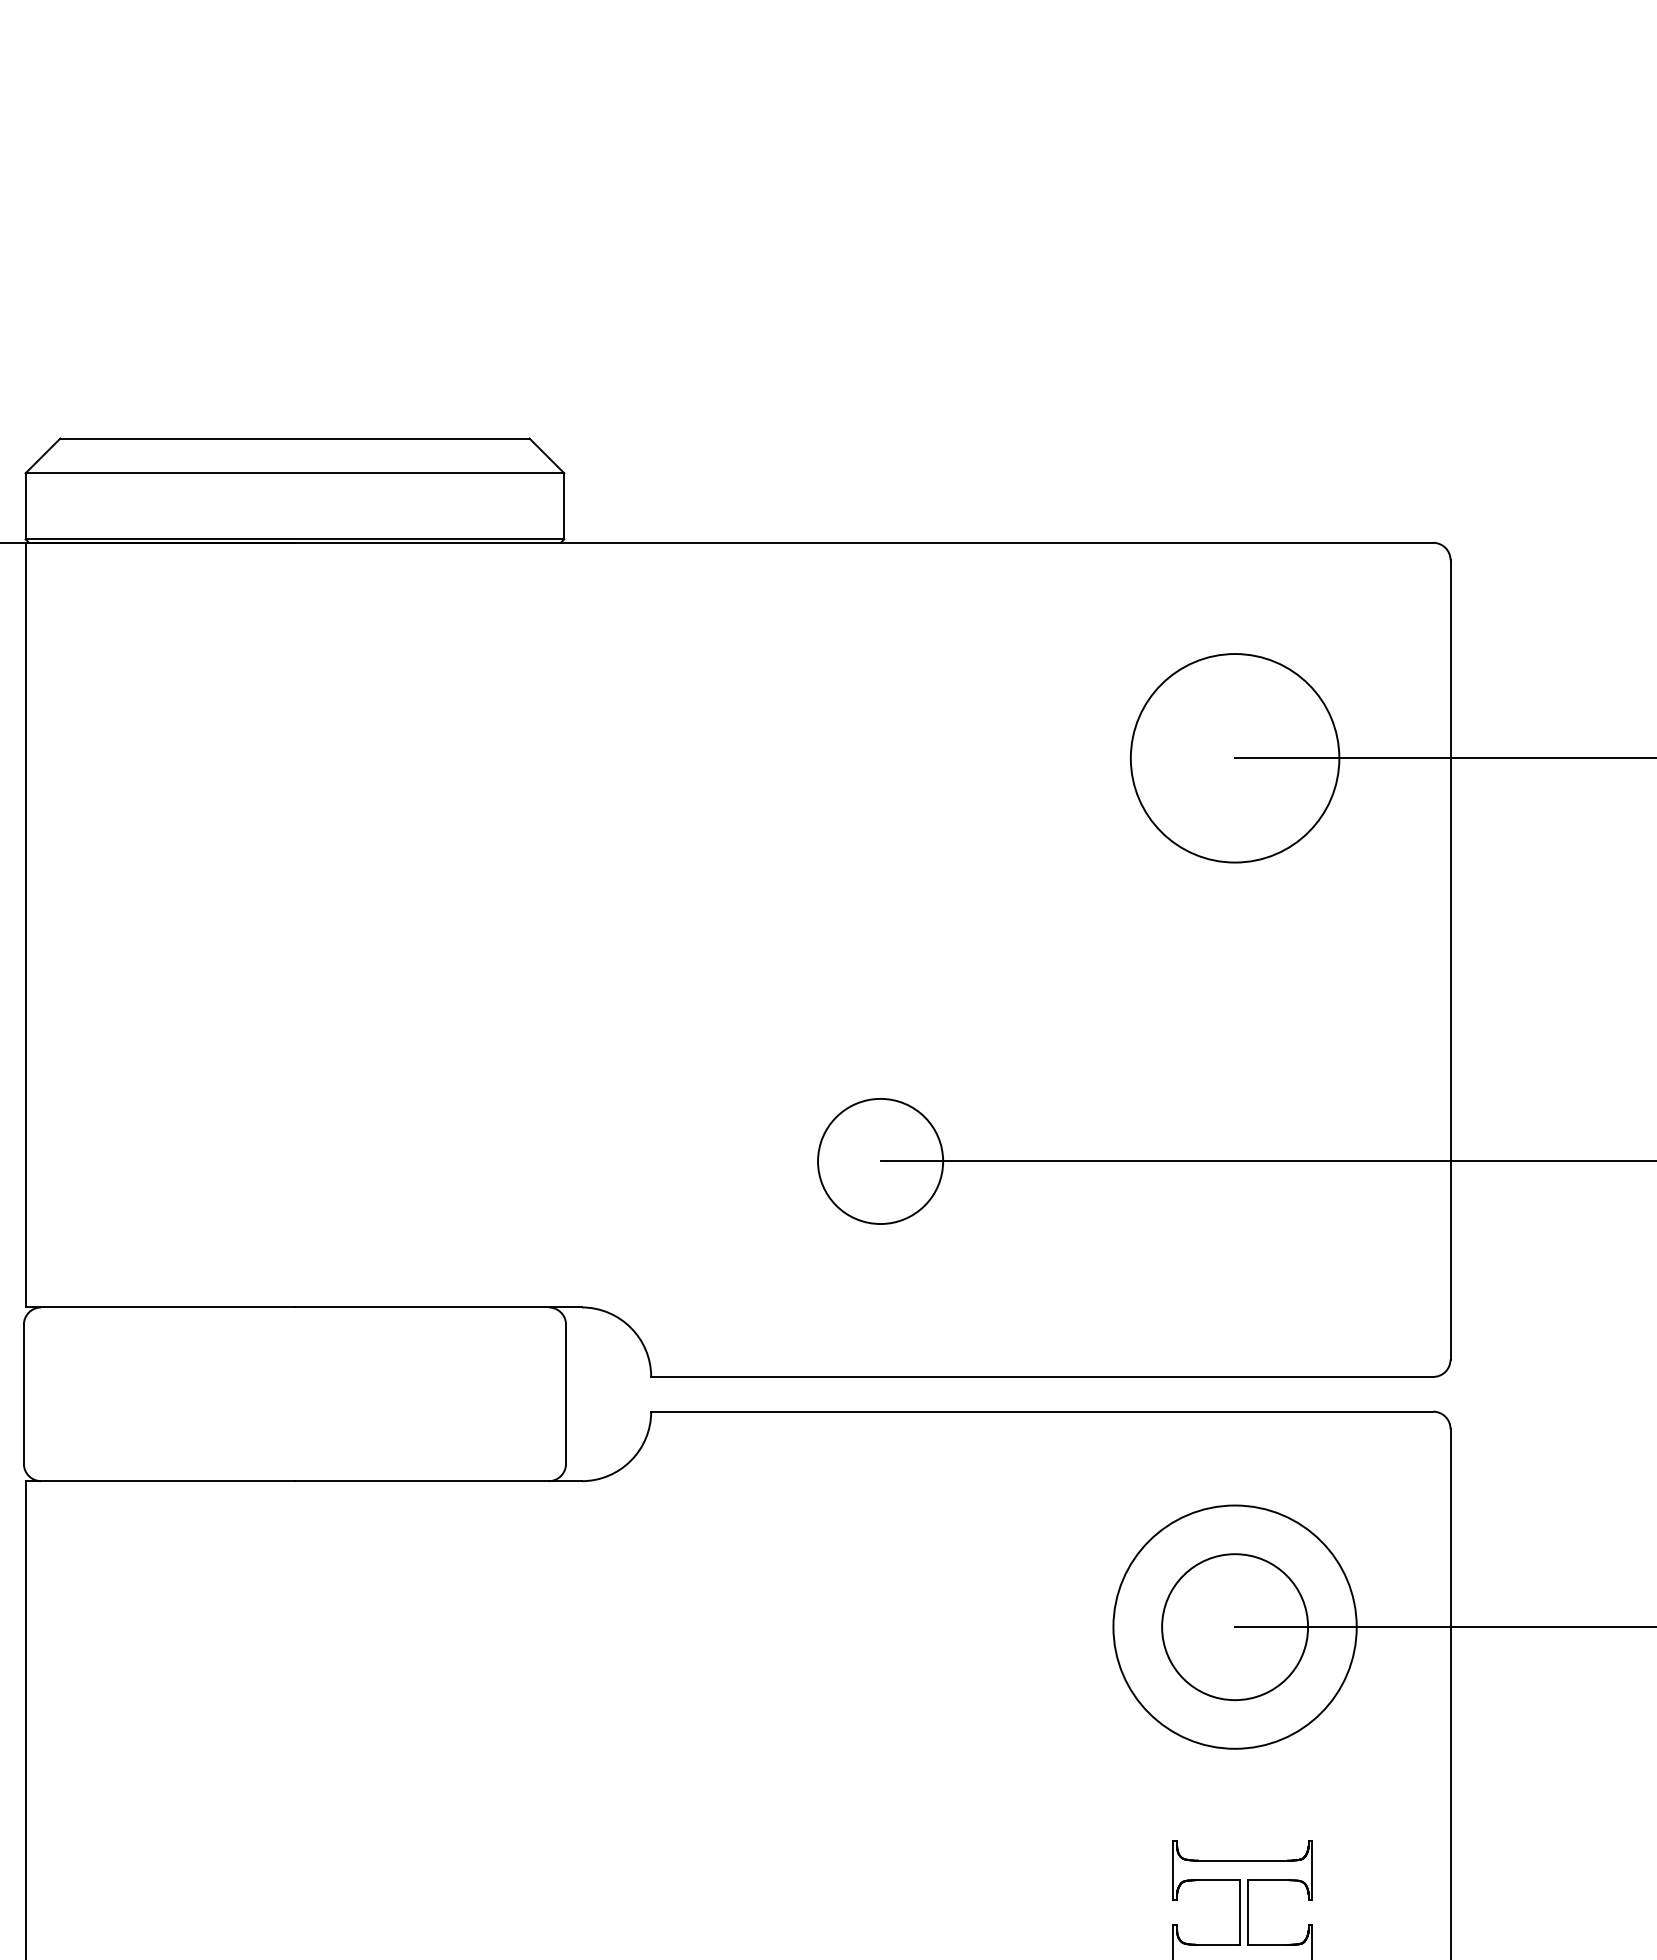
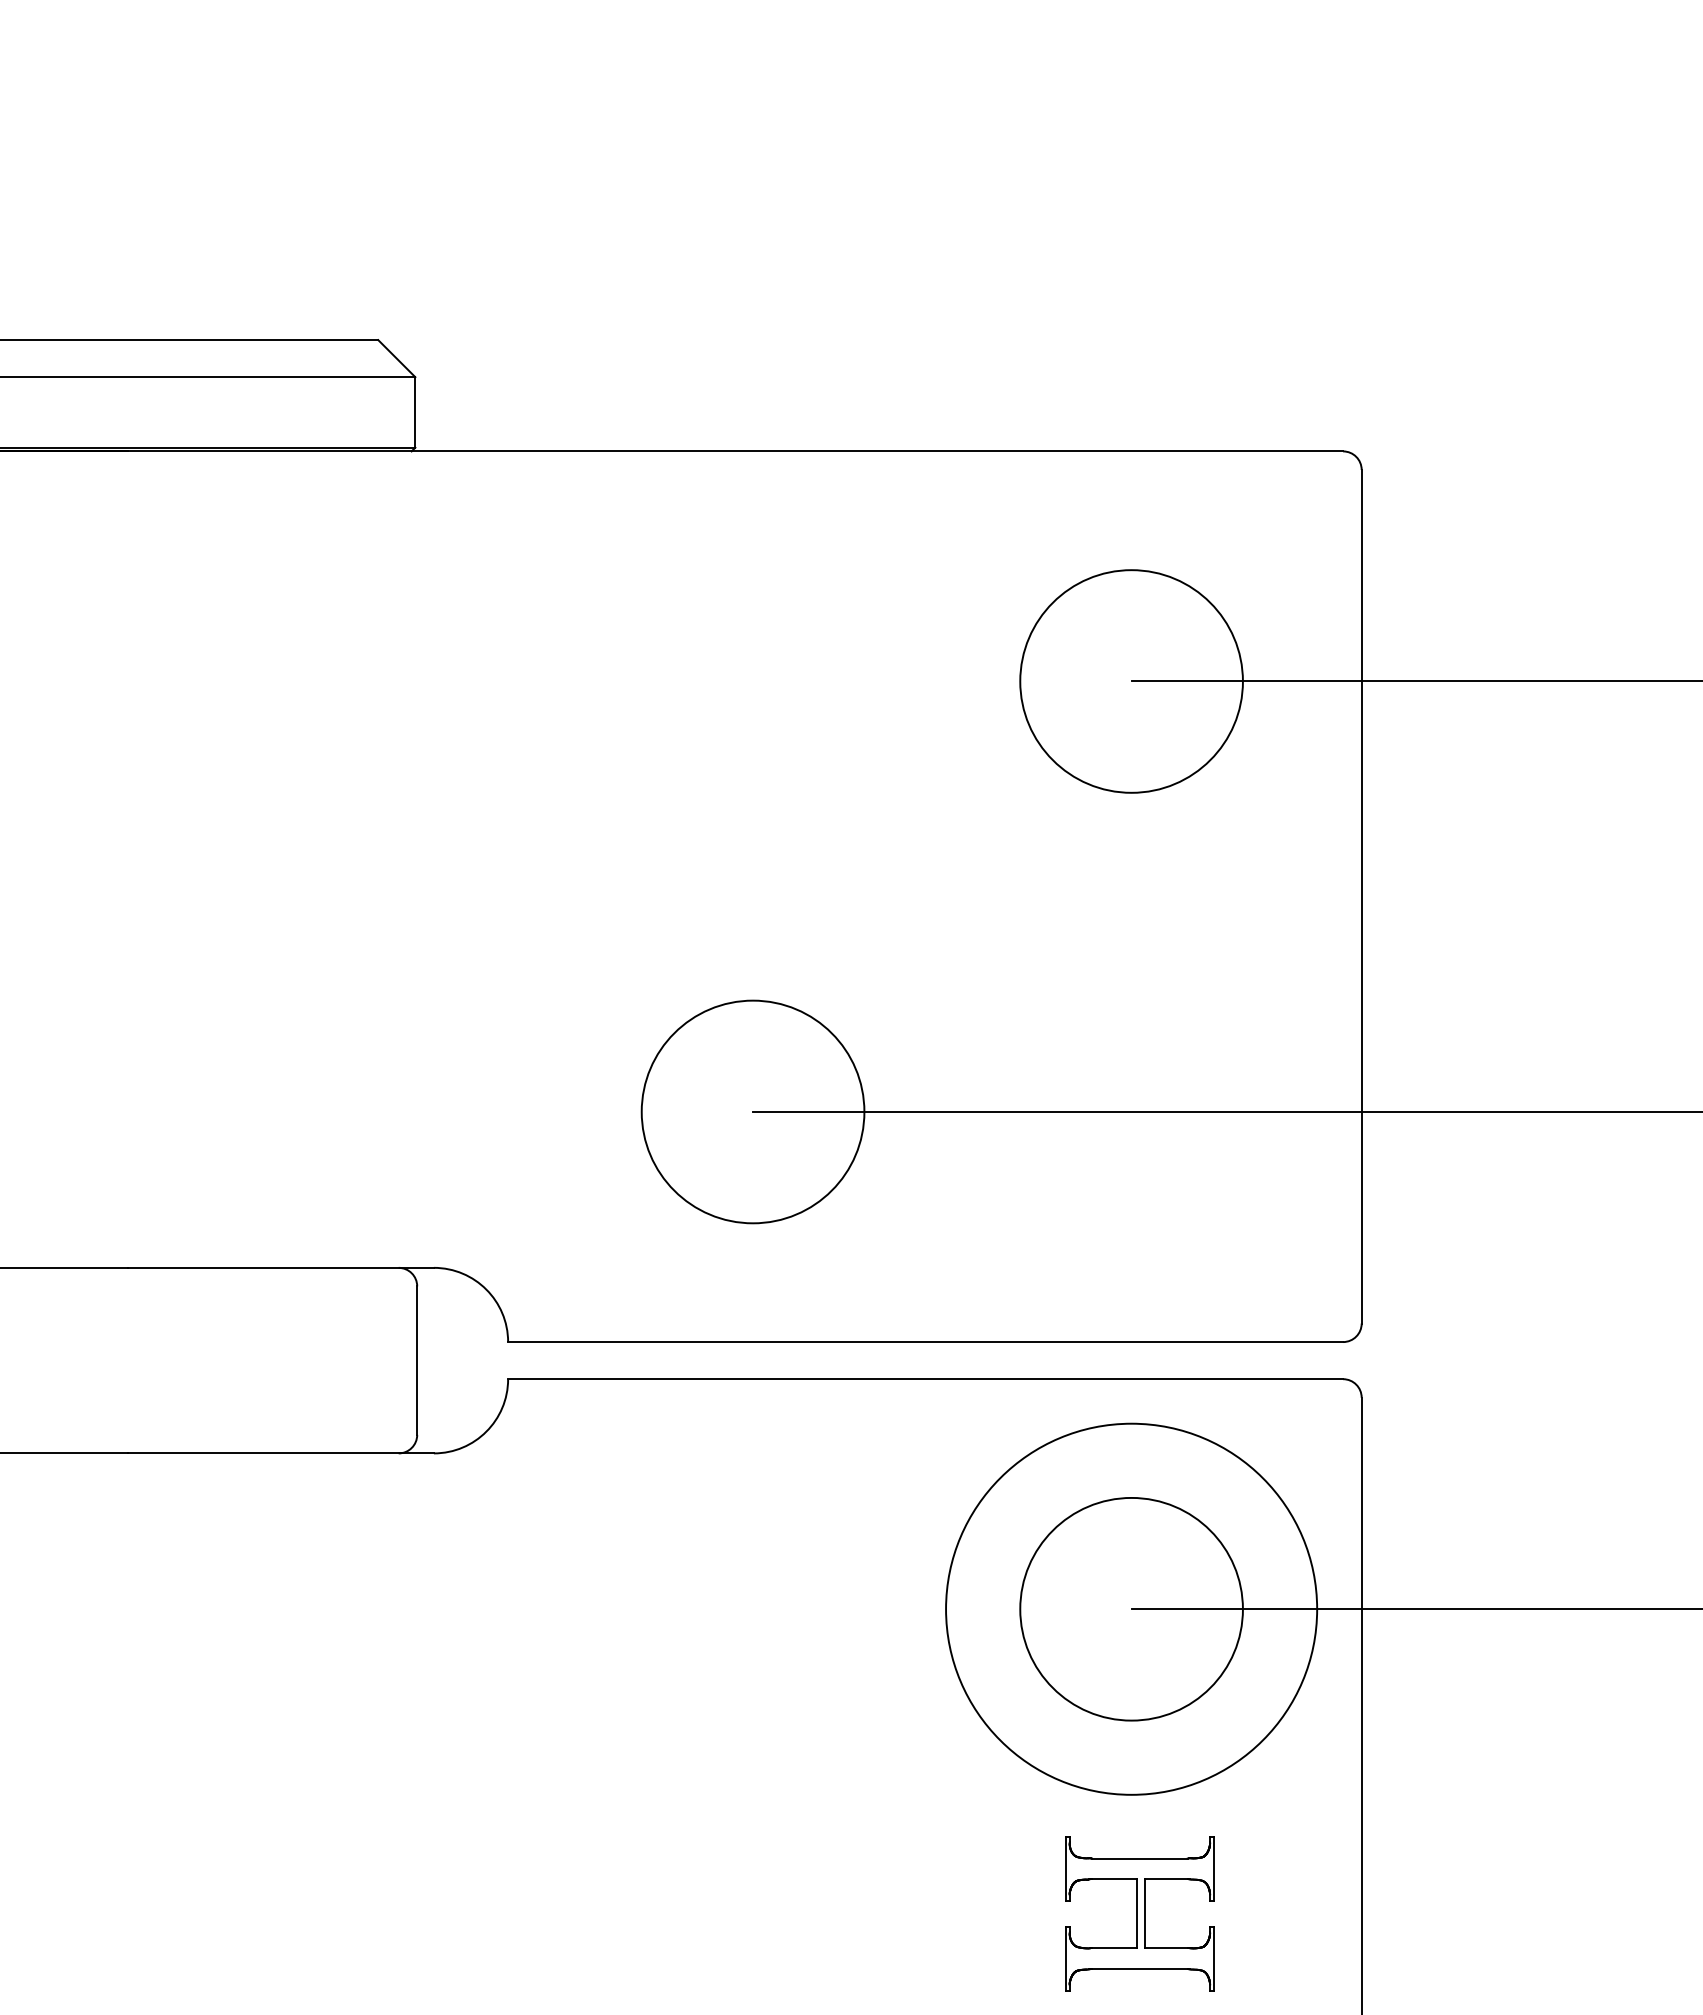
circle: (880, 1161) -> (752, 1112), size x1.67
circle: (1234, 1626) -> (1130, 1608), size x1.43
circle: (1234, 1626) -> (1130, 1608), size x1.43

